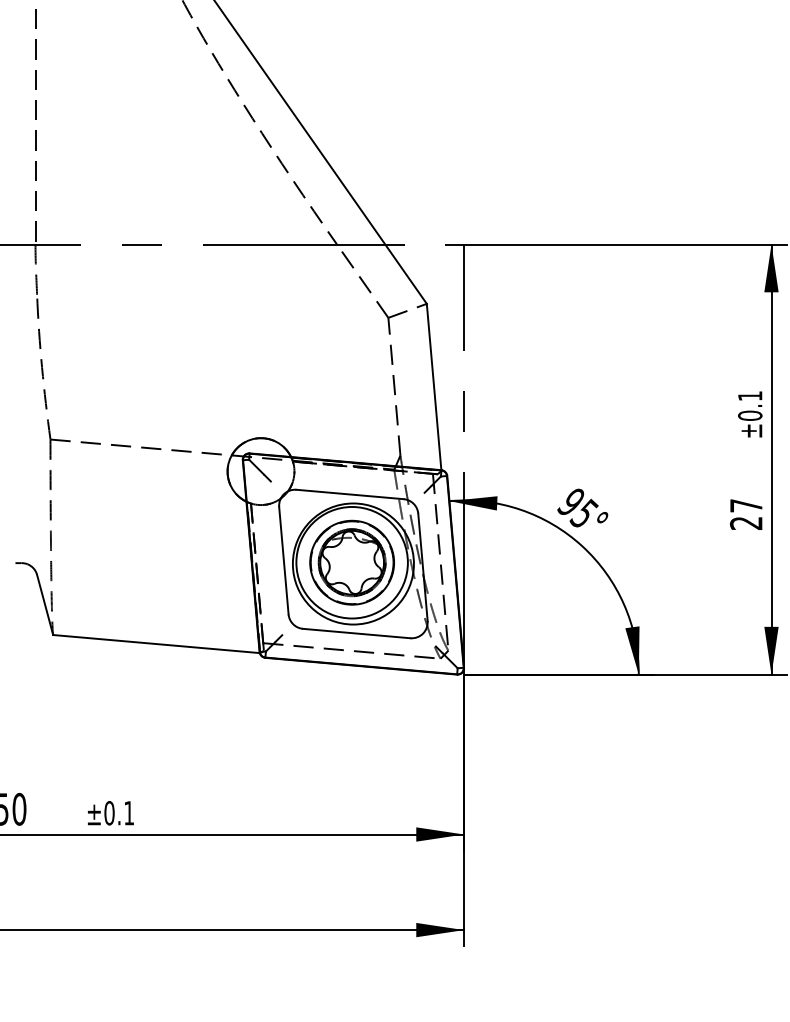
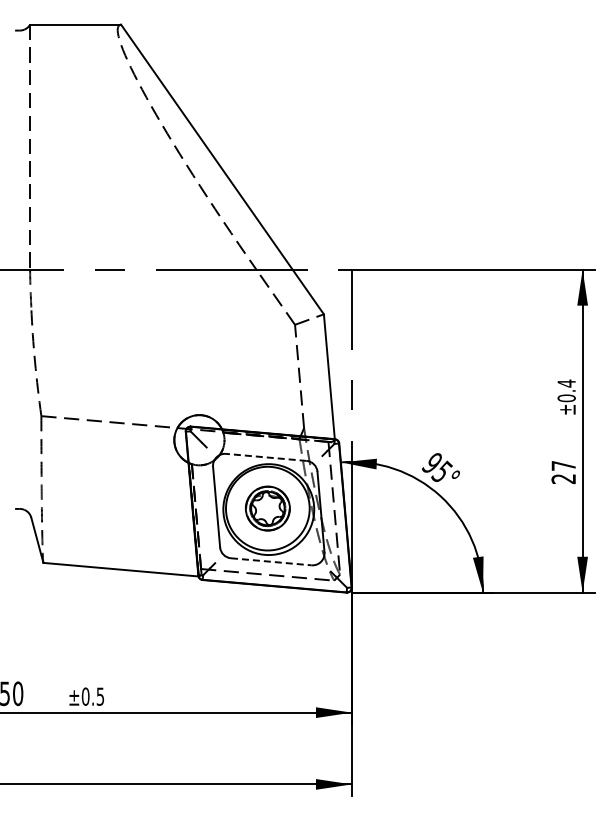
text: (749, 396) -> (566, 383), ±0.1 -> ±0.4
line: (349, 494) -> (265, 457), solid -> dashed
part: (351, 562) -> (267, 508), size x0.7
line: (357, 633) -> (271, 561), solid -> dashed
text: (127, 812) -> (99, 696), ±0.1 -> ±0.5

